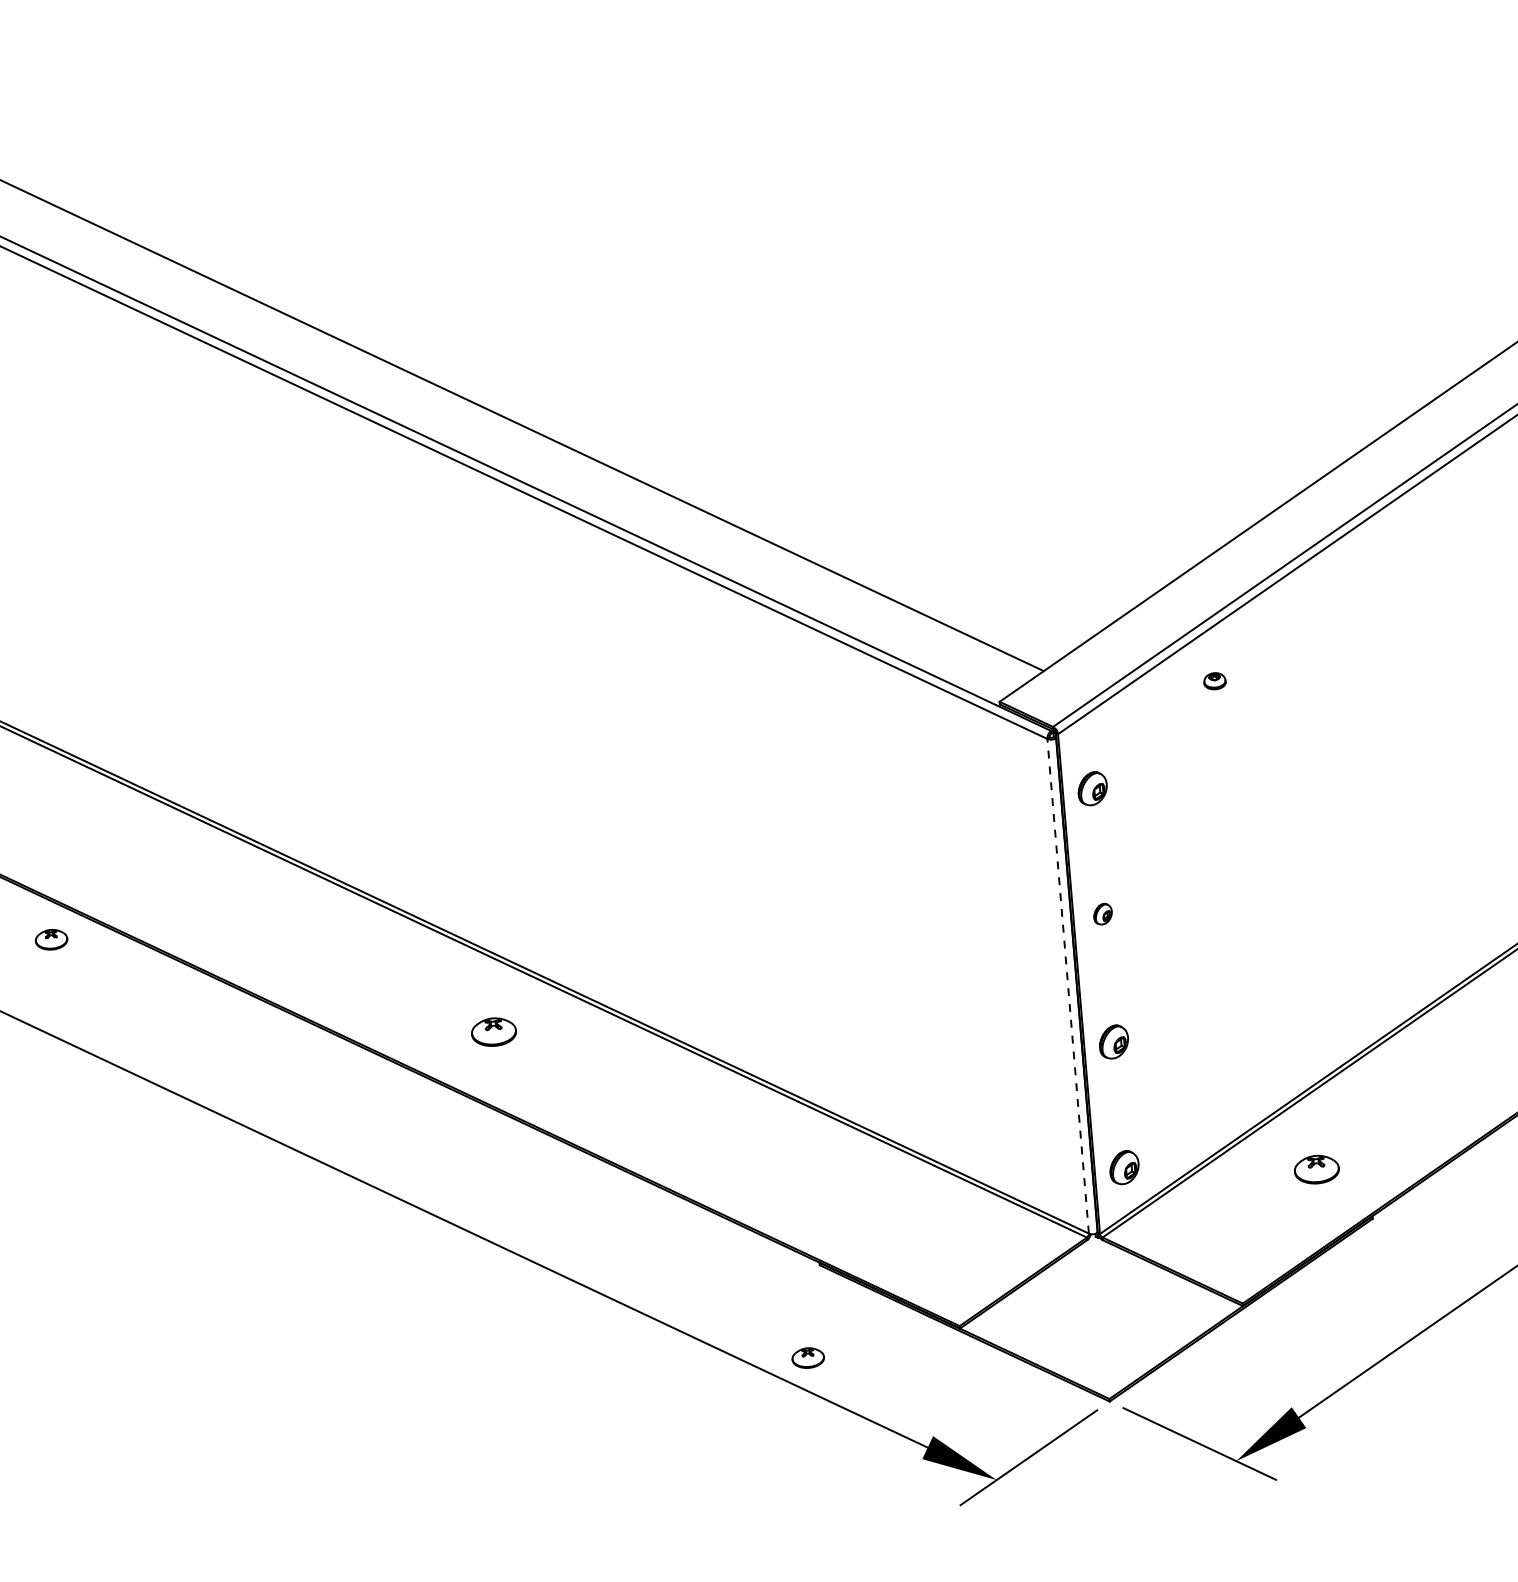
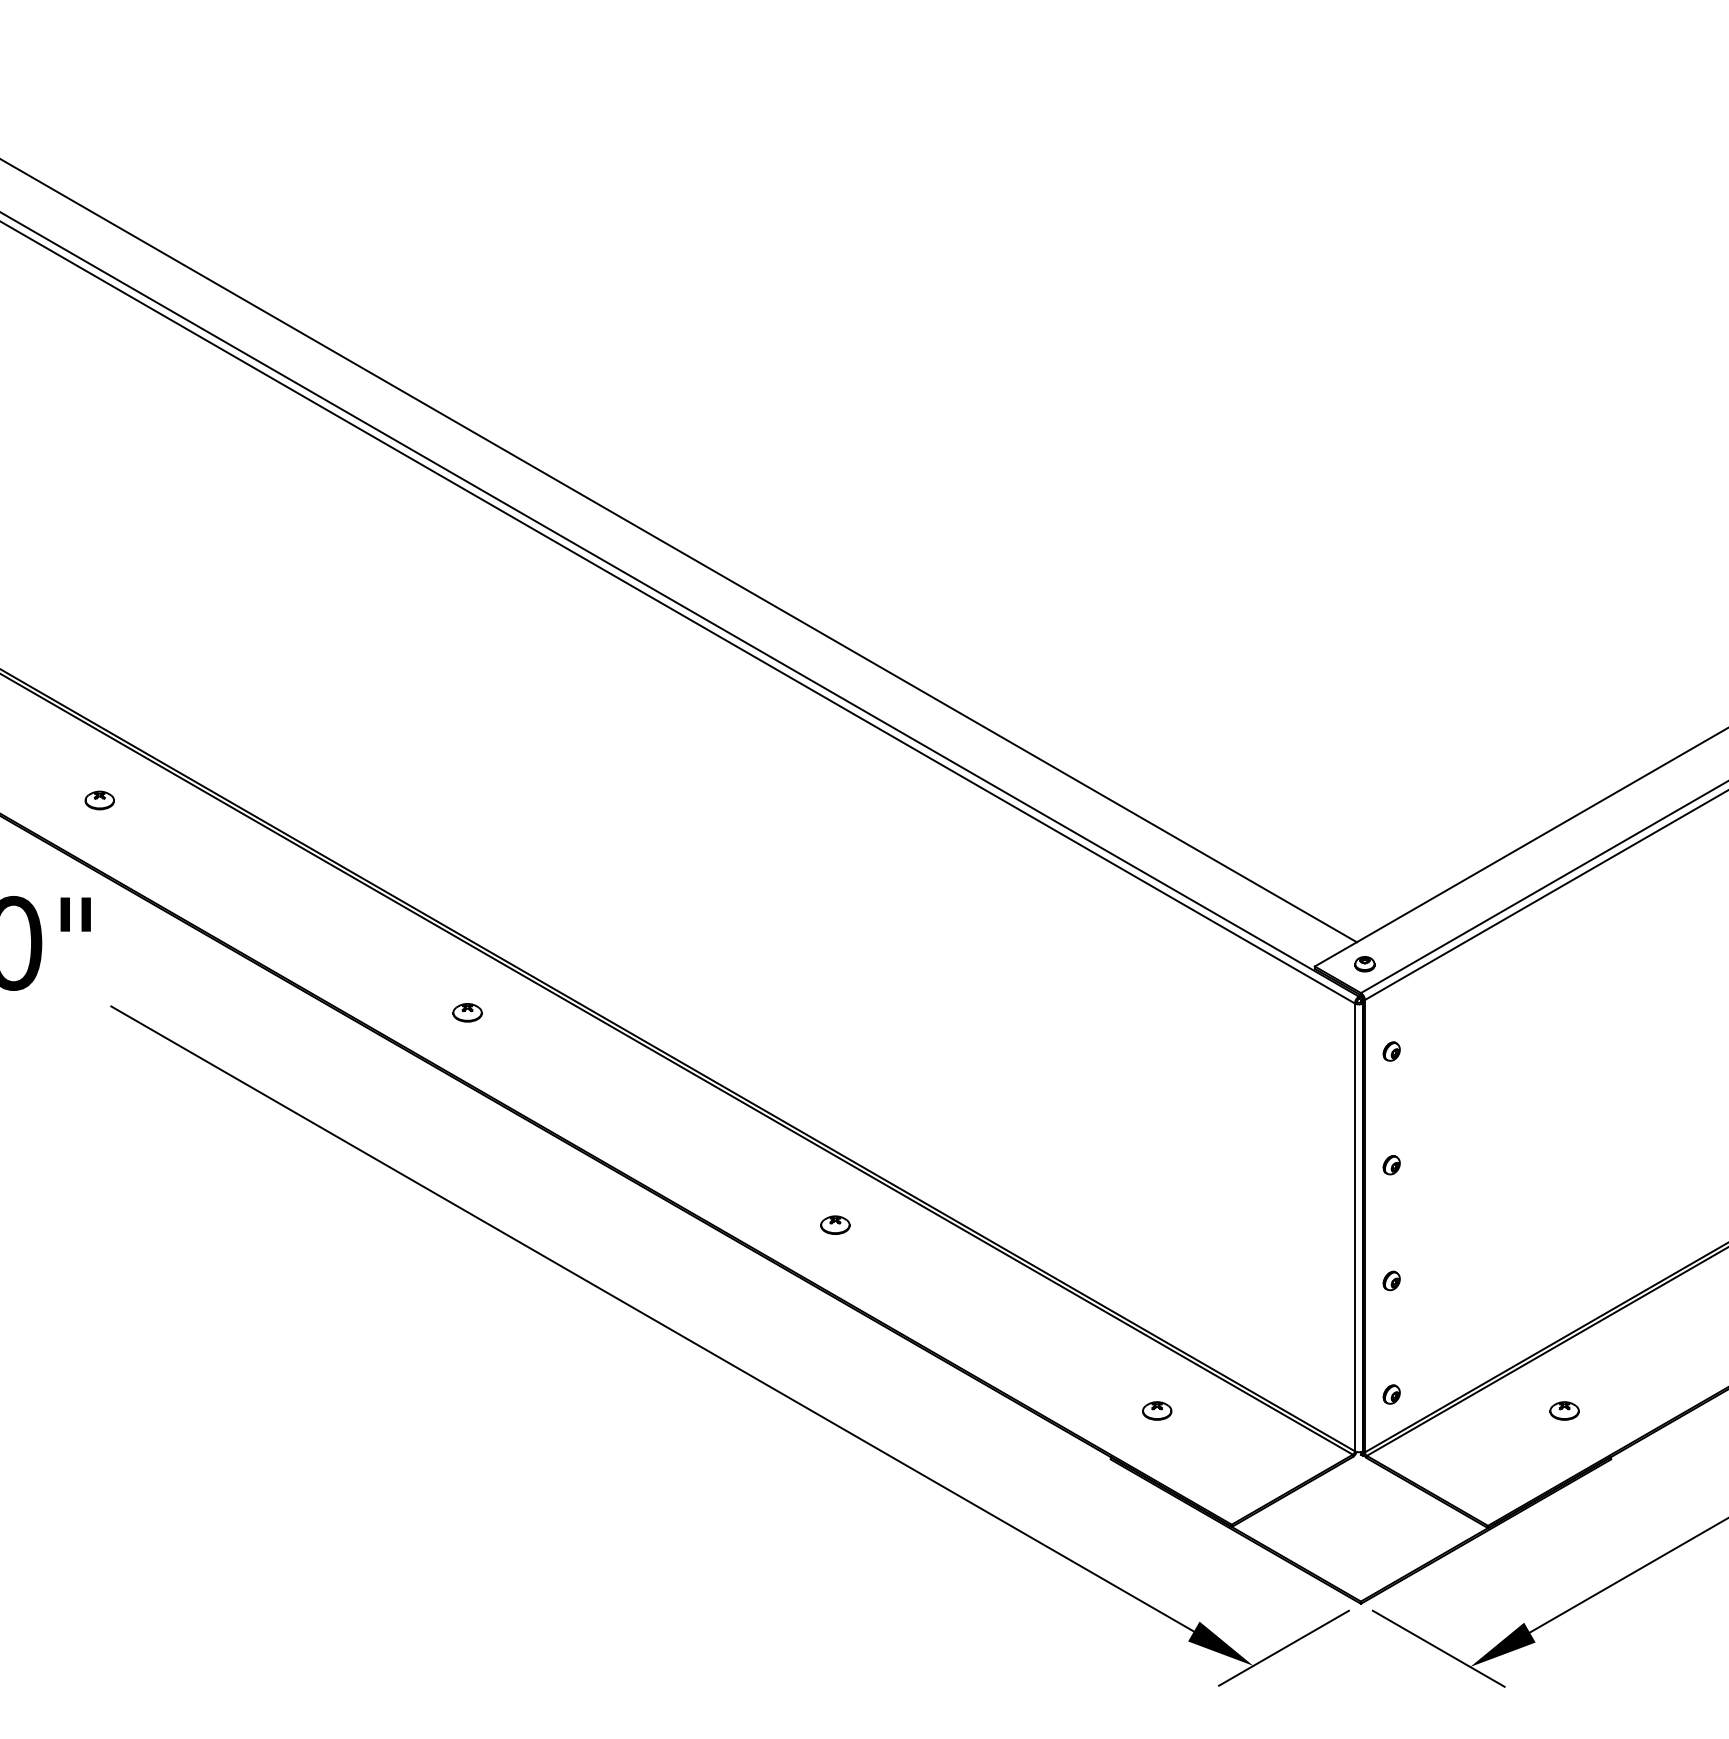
part: (1214, 681) -> (1364, 964), moved
part: (1092, 788) -> (1391, 1051), size x0.62
part: (51, 939) -> (467, 1012), moved
line: (1067, 986) -> (1354, 1227), dashed -> solid
part: (494, 1031) -> (835, 1224), size x0.71
part: (1113, 1041) -> (1391, 1280), size x0.62
part: (1124, 1167) -> (1391, 1394), size x0.62
part: (1316, 1169) -> (1564, 1410), size x0.71
part: (808, 1357) -> (1157, 1410), moved

